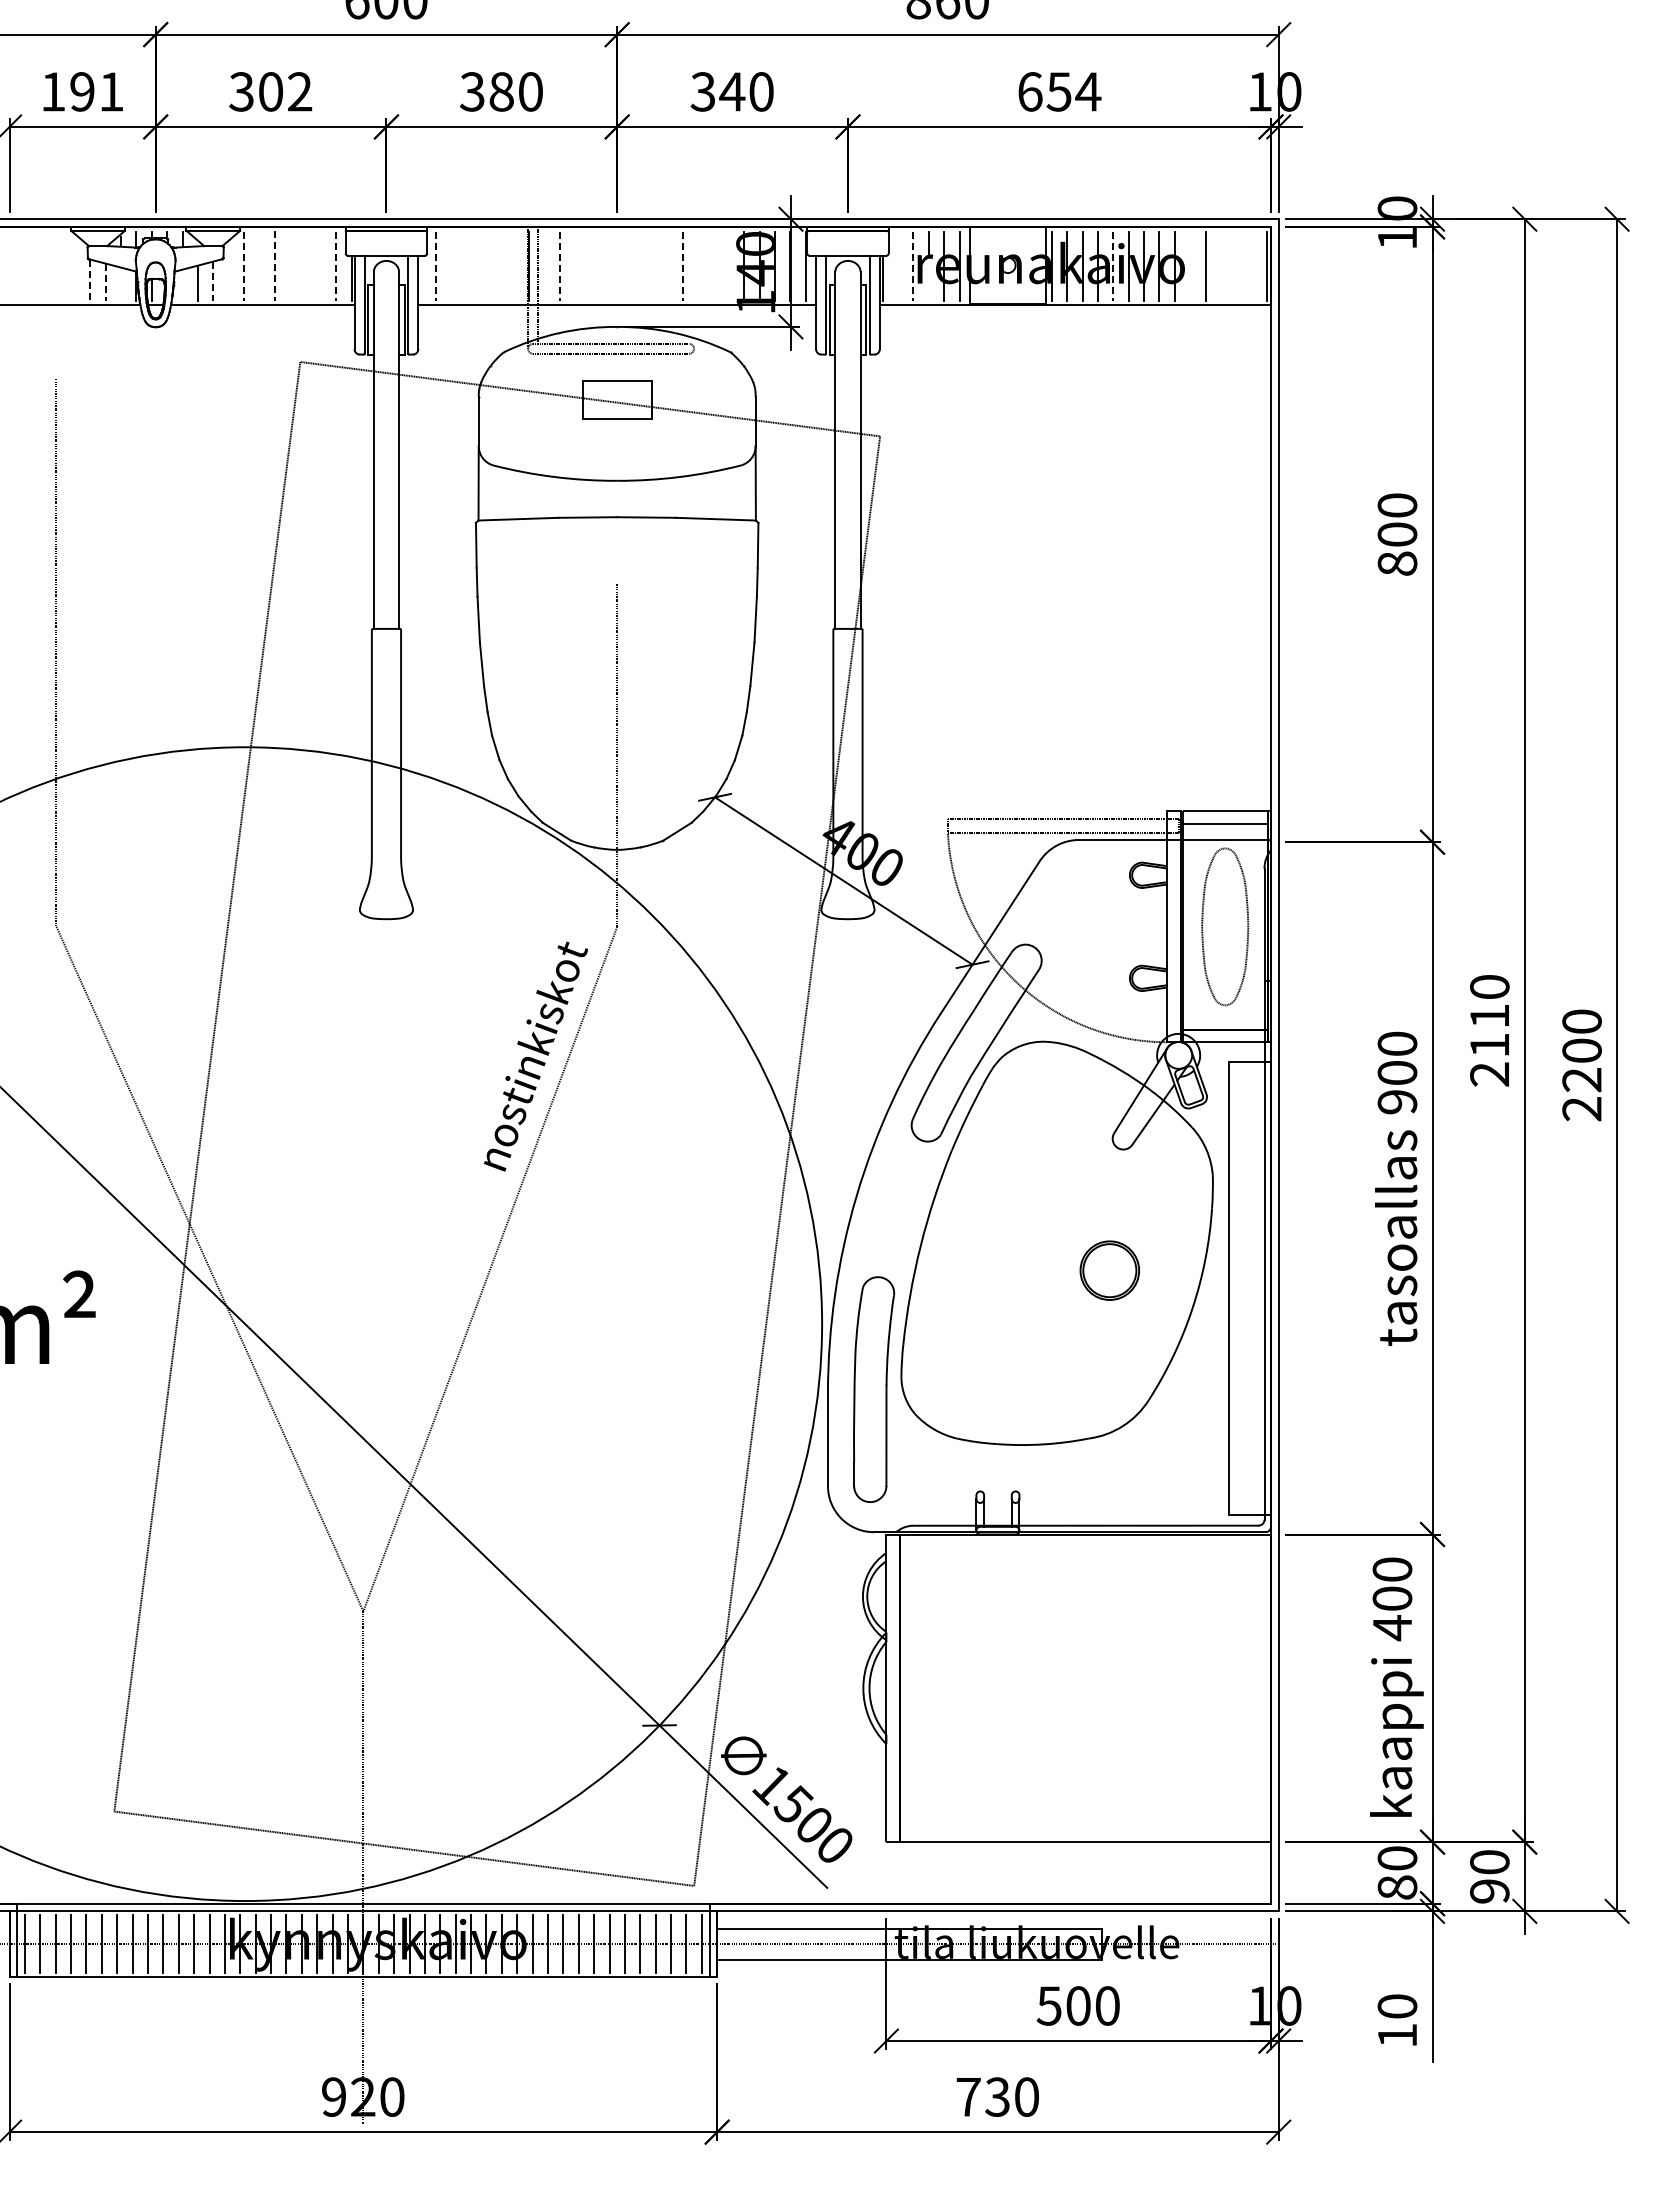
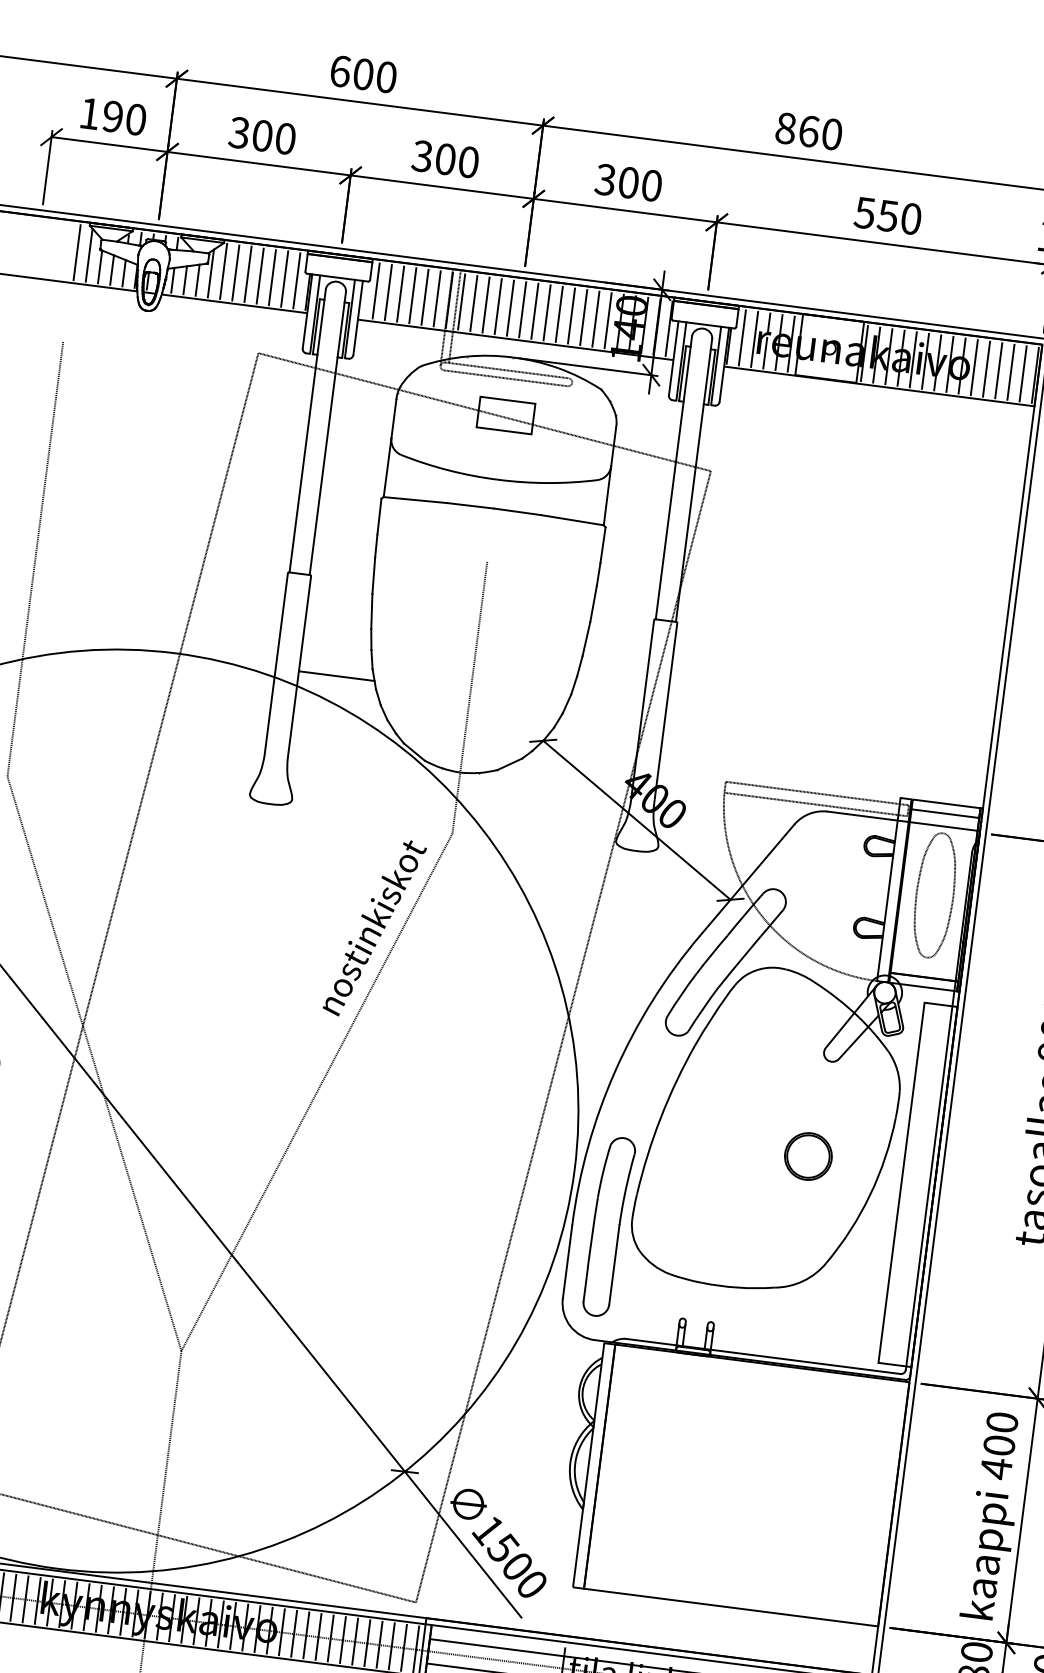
text: (111, 91) -> (136, 119), 191 -> 190
text: (300, 91) -> (286, 138), 302 -> 300
text: (501, 91) -> (445, 159), 380 -> 300
text: (732, 91) -> (628, 182), 340 -> 300
text: (1059, 91) -> (888, 215), 654 -> 550
line: (59, 265) -> (77, 252), added
line: (259, 265) -> (235, 272), added
line: (274, 265) -> (247, 274), dashed -> solid
line: (290, 265) -> (260, 275), added
line: (305, 265) -> (272, 277), added
line: (321, 265) -> (285, 278), added
line: (451, 265) -> (388, 291), added
line: (467, 265) -> (400, 293), added
line: (482, 265) -> (412, 295), added
line: (497, 265) -> (424, 296), added
line: (513, 265) -> (437, 298), added
line: (544, 265) -> (461, 301), added
line: (574, 265) -> (485, 304), added
line: (590, 265) -> (498, 306), added
line: (605, 265) -> (510, 307), added
line: (621, 265) -> (523, 309), added
line: (636, 265) -> (534, 310), added
line: (651, 265) -> (546, 312), added
line: (667, 265) -> (559, 313), added
line: (697, 265) -> (583, 317), added
line: (713, 265) -> (596, 318), added
line: (728, 265) -> (607, 320), added
line: (897, 265) -> (742, 337), added
line: (1190, 265) -> (974, 367), added
line: (1221, 265) -> (999, 370), added
line: (1236, 265) -> (1011, 371), added
line: (1251, 265) -> (1023, 373), added
line: (244, 266) -> (223, 271), dashed -> solid
line: (336, 266) -> (296, 281), dashed -> solid
line: (436, 266) -> (376, 291), dashed -> solid
line: (559, 266) -> (473, 303), dashed -> solid
line: (682, 266) -> (571, 316), dashed -> solid
line: (913, 266) -> (754, 339), dashed -> solid
line: (1113, 266) -> (913, 360), dashed -> solid
line: (74, 267) -> (88, 255), added
line: (228, 270) -> (210, 273), added
line: (90, 280) -> (100, 267), dashed -> solid
line: (213, 281) -> (197, 280), dashed -> solid
line: (928, 281) -> (765, 353), added
line: (105, 282) -> (111, 270), dashed -> solid
line: (121, 283) -> (124, 272), added
line: (182, 284) -> (172, 279), added
line: (449, 749) -> (337, 675), added

